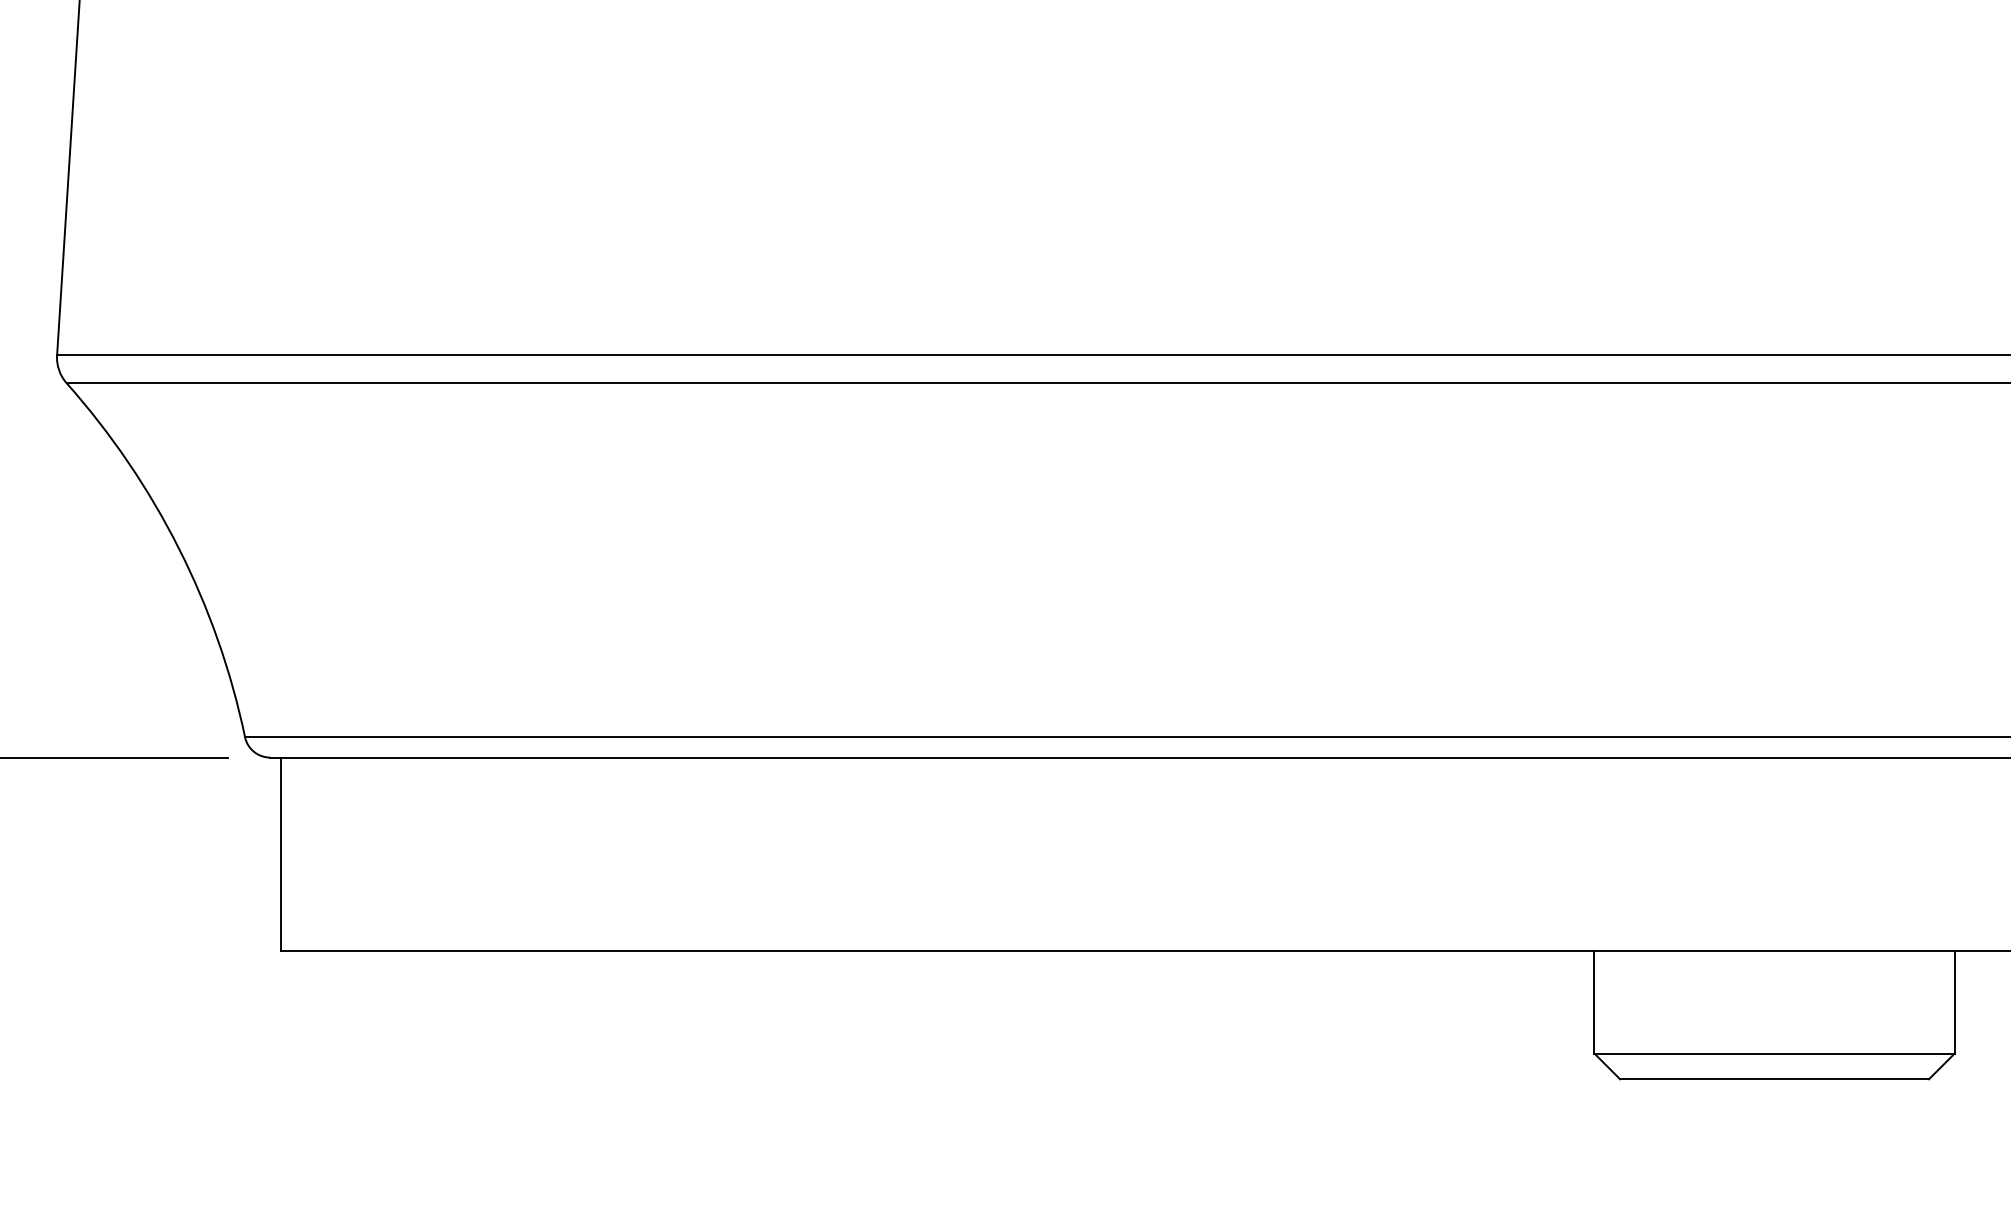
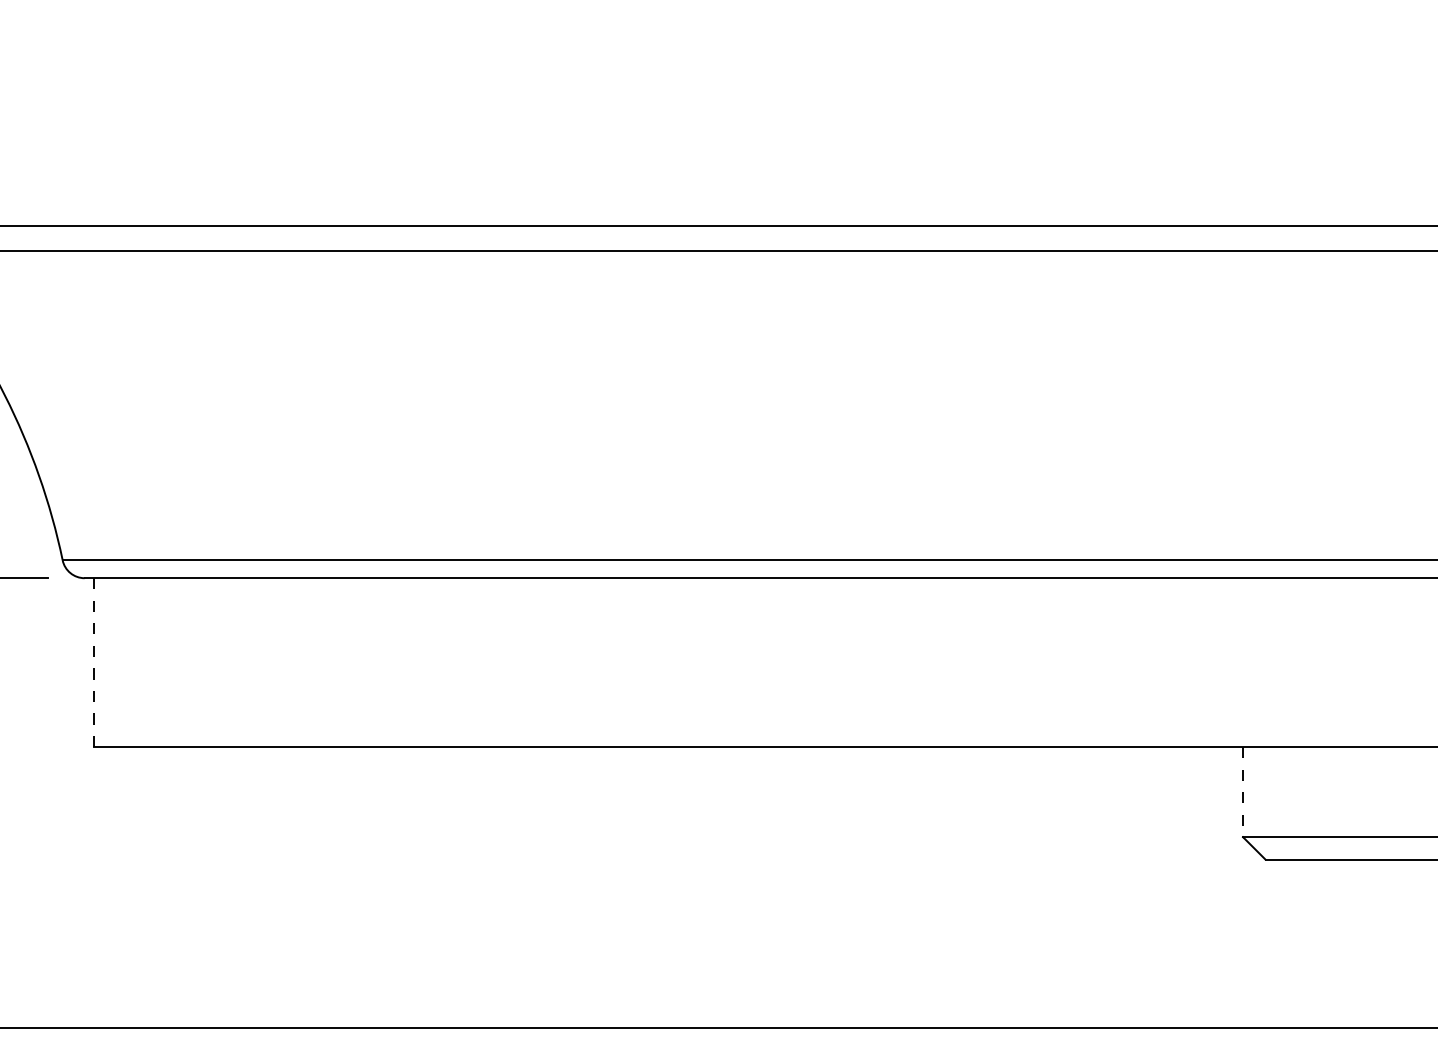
line: (281, 854) -> (94, 662), solid -> dashed
line: (1594, 1002) -> (1243, 792), solid -> dashed

